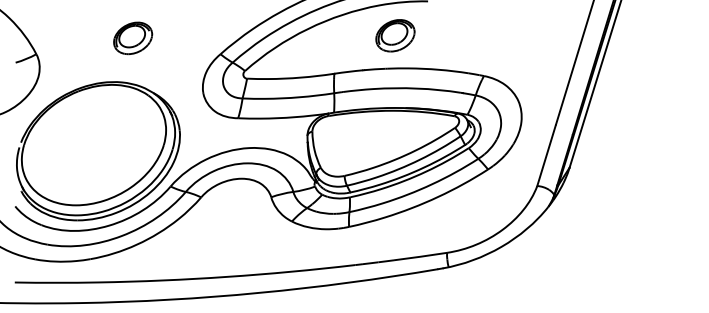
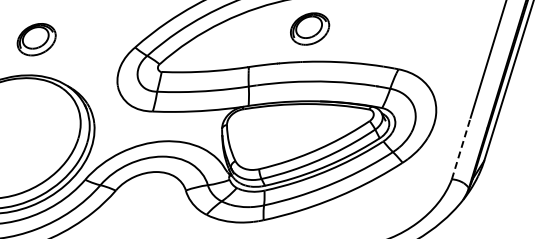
part: (133, 38) -> (37, 39), moved
line: (546, 155) -> (461, 148), solid -> dashed

